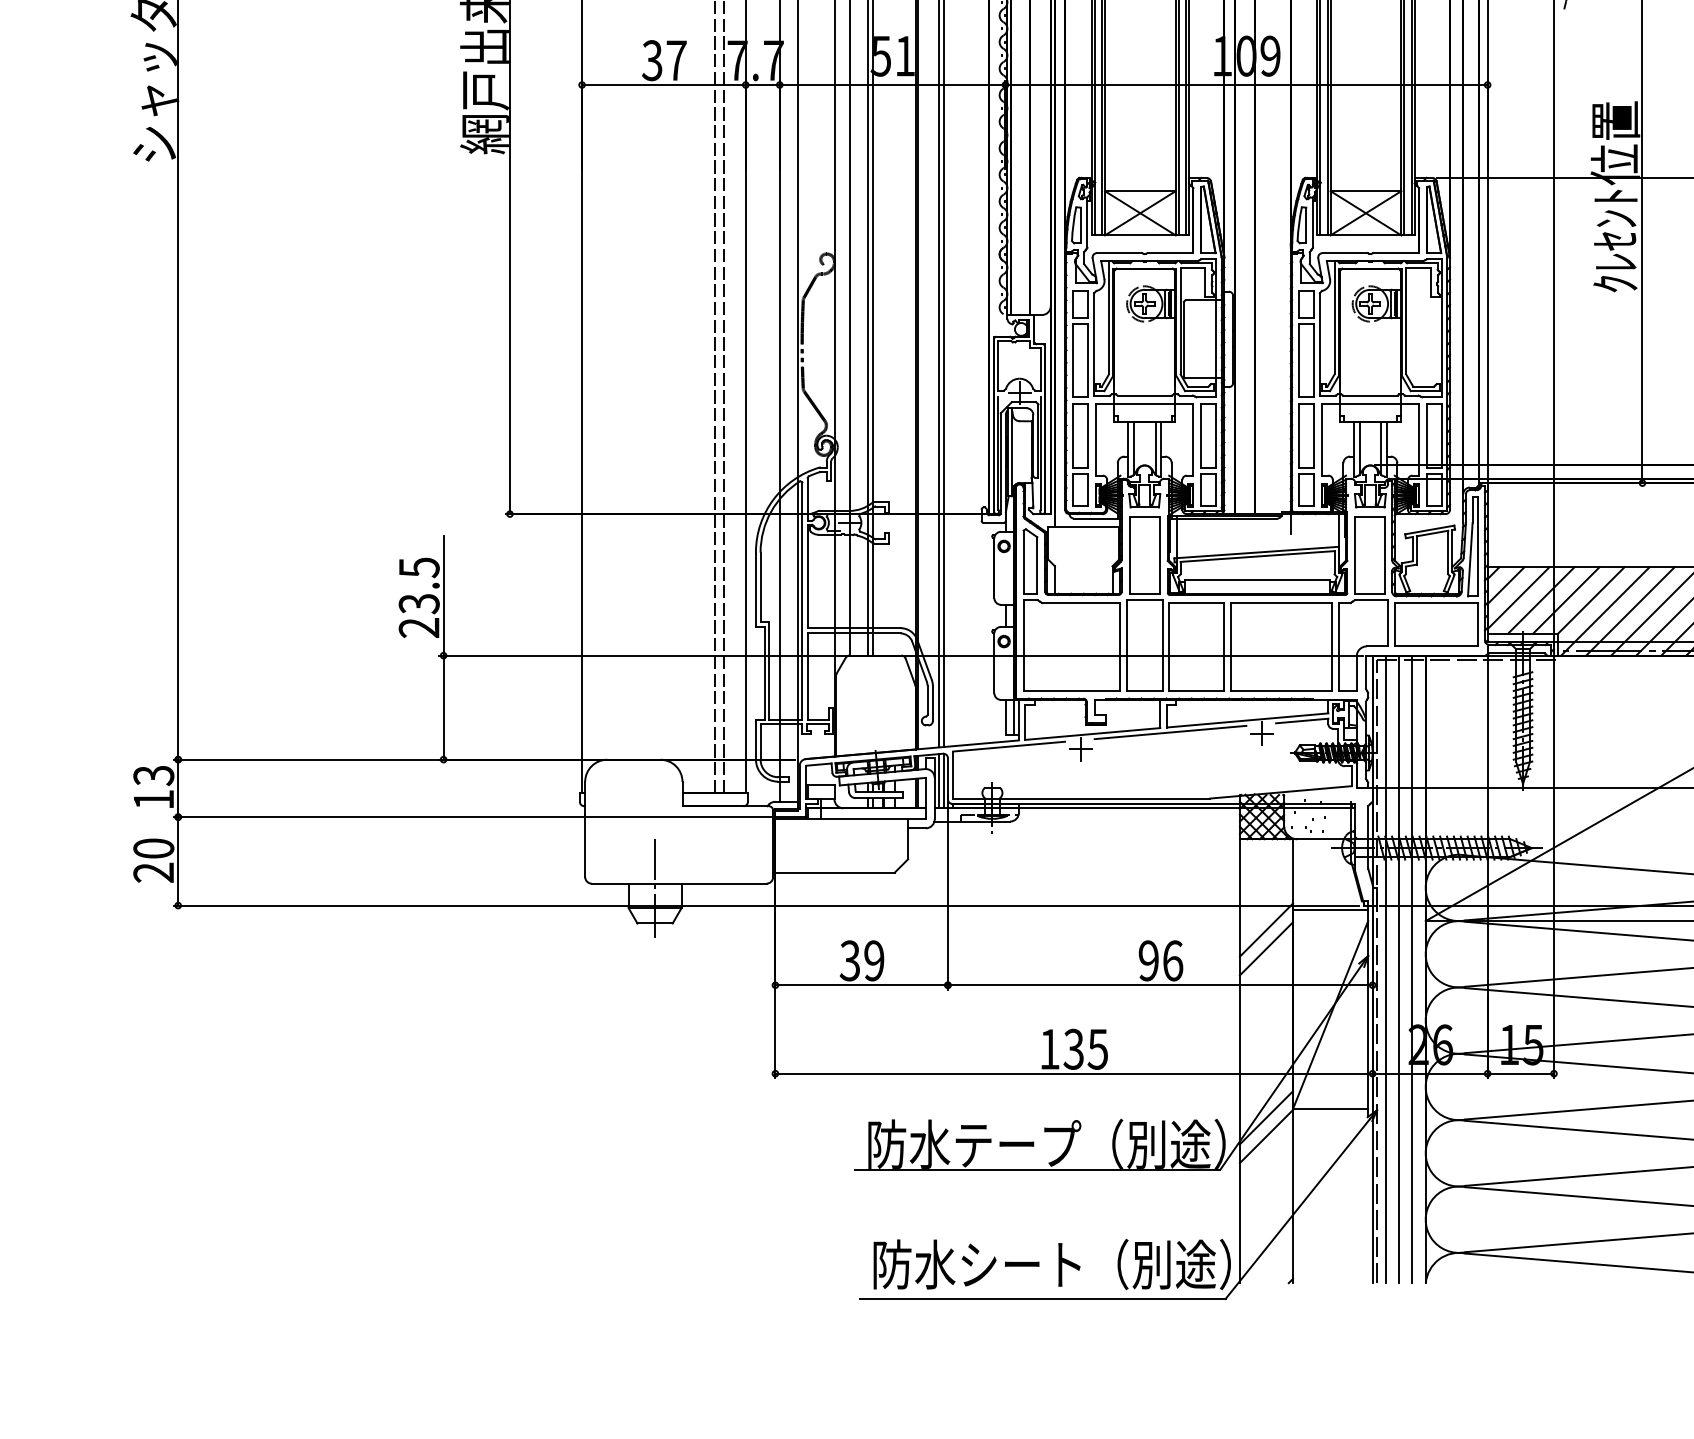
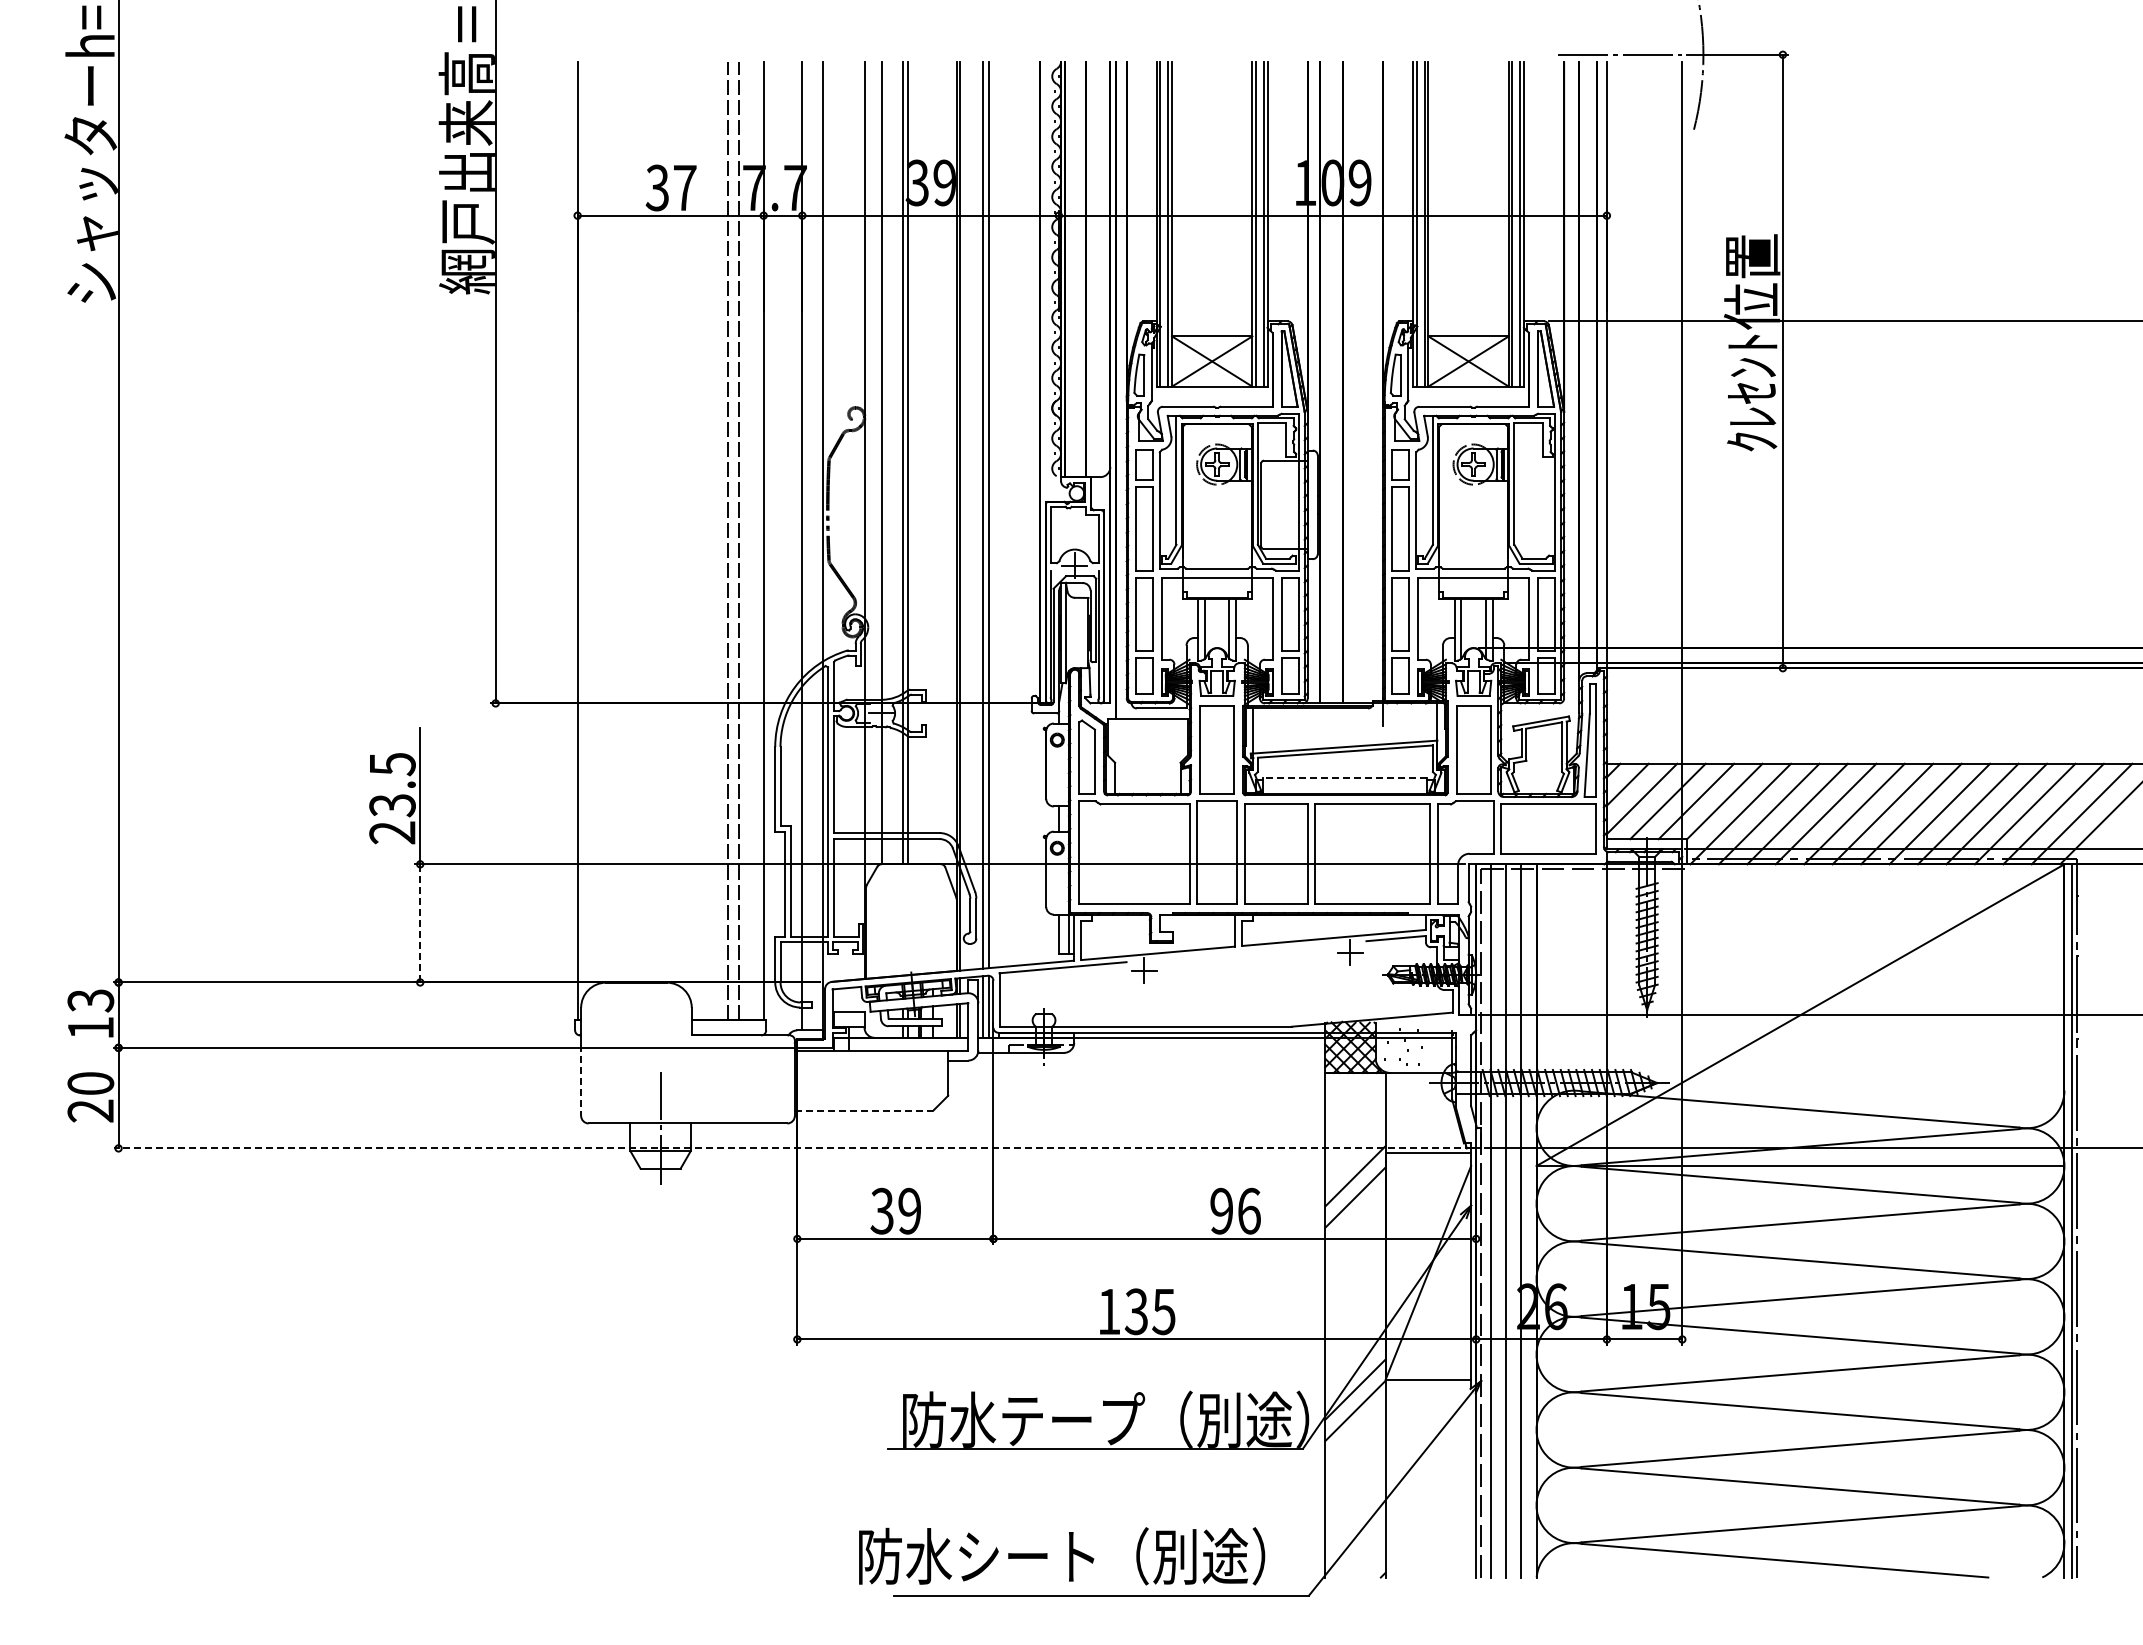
text: (892, 55) -> (930, 182), 51 -> 39
line: (1257, 579) -> (1345, 777), solid -> dashed
line: (443, 706) -> (420, 922), solid -> dashed
line: (1170, 732) -> (1246, 951), removed
line: (585, 846) -> (581, 1081), solid -> dashed
line: (834, 872) -> (864, 1110), solid -> dashed
line: (766, 905) -> (787, 1148), solid -> dashed
text: (1052, 1264) -> (1062, 1556), moved

